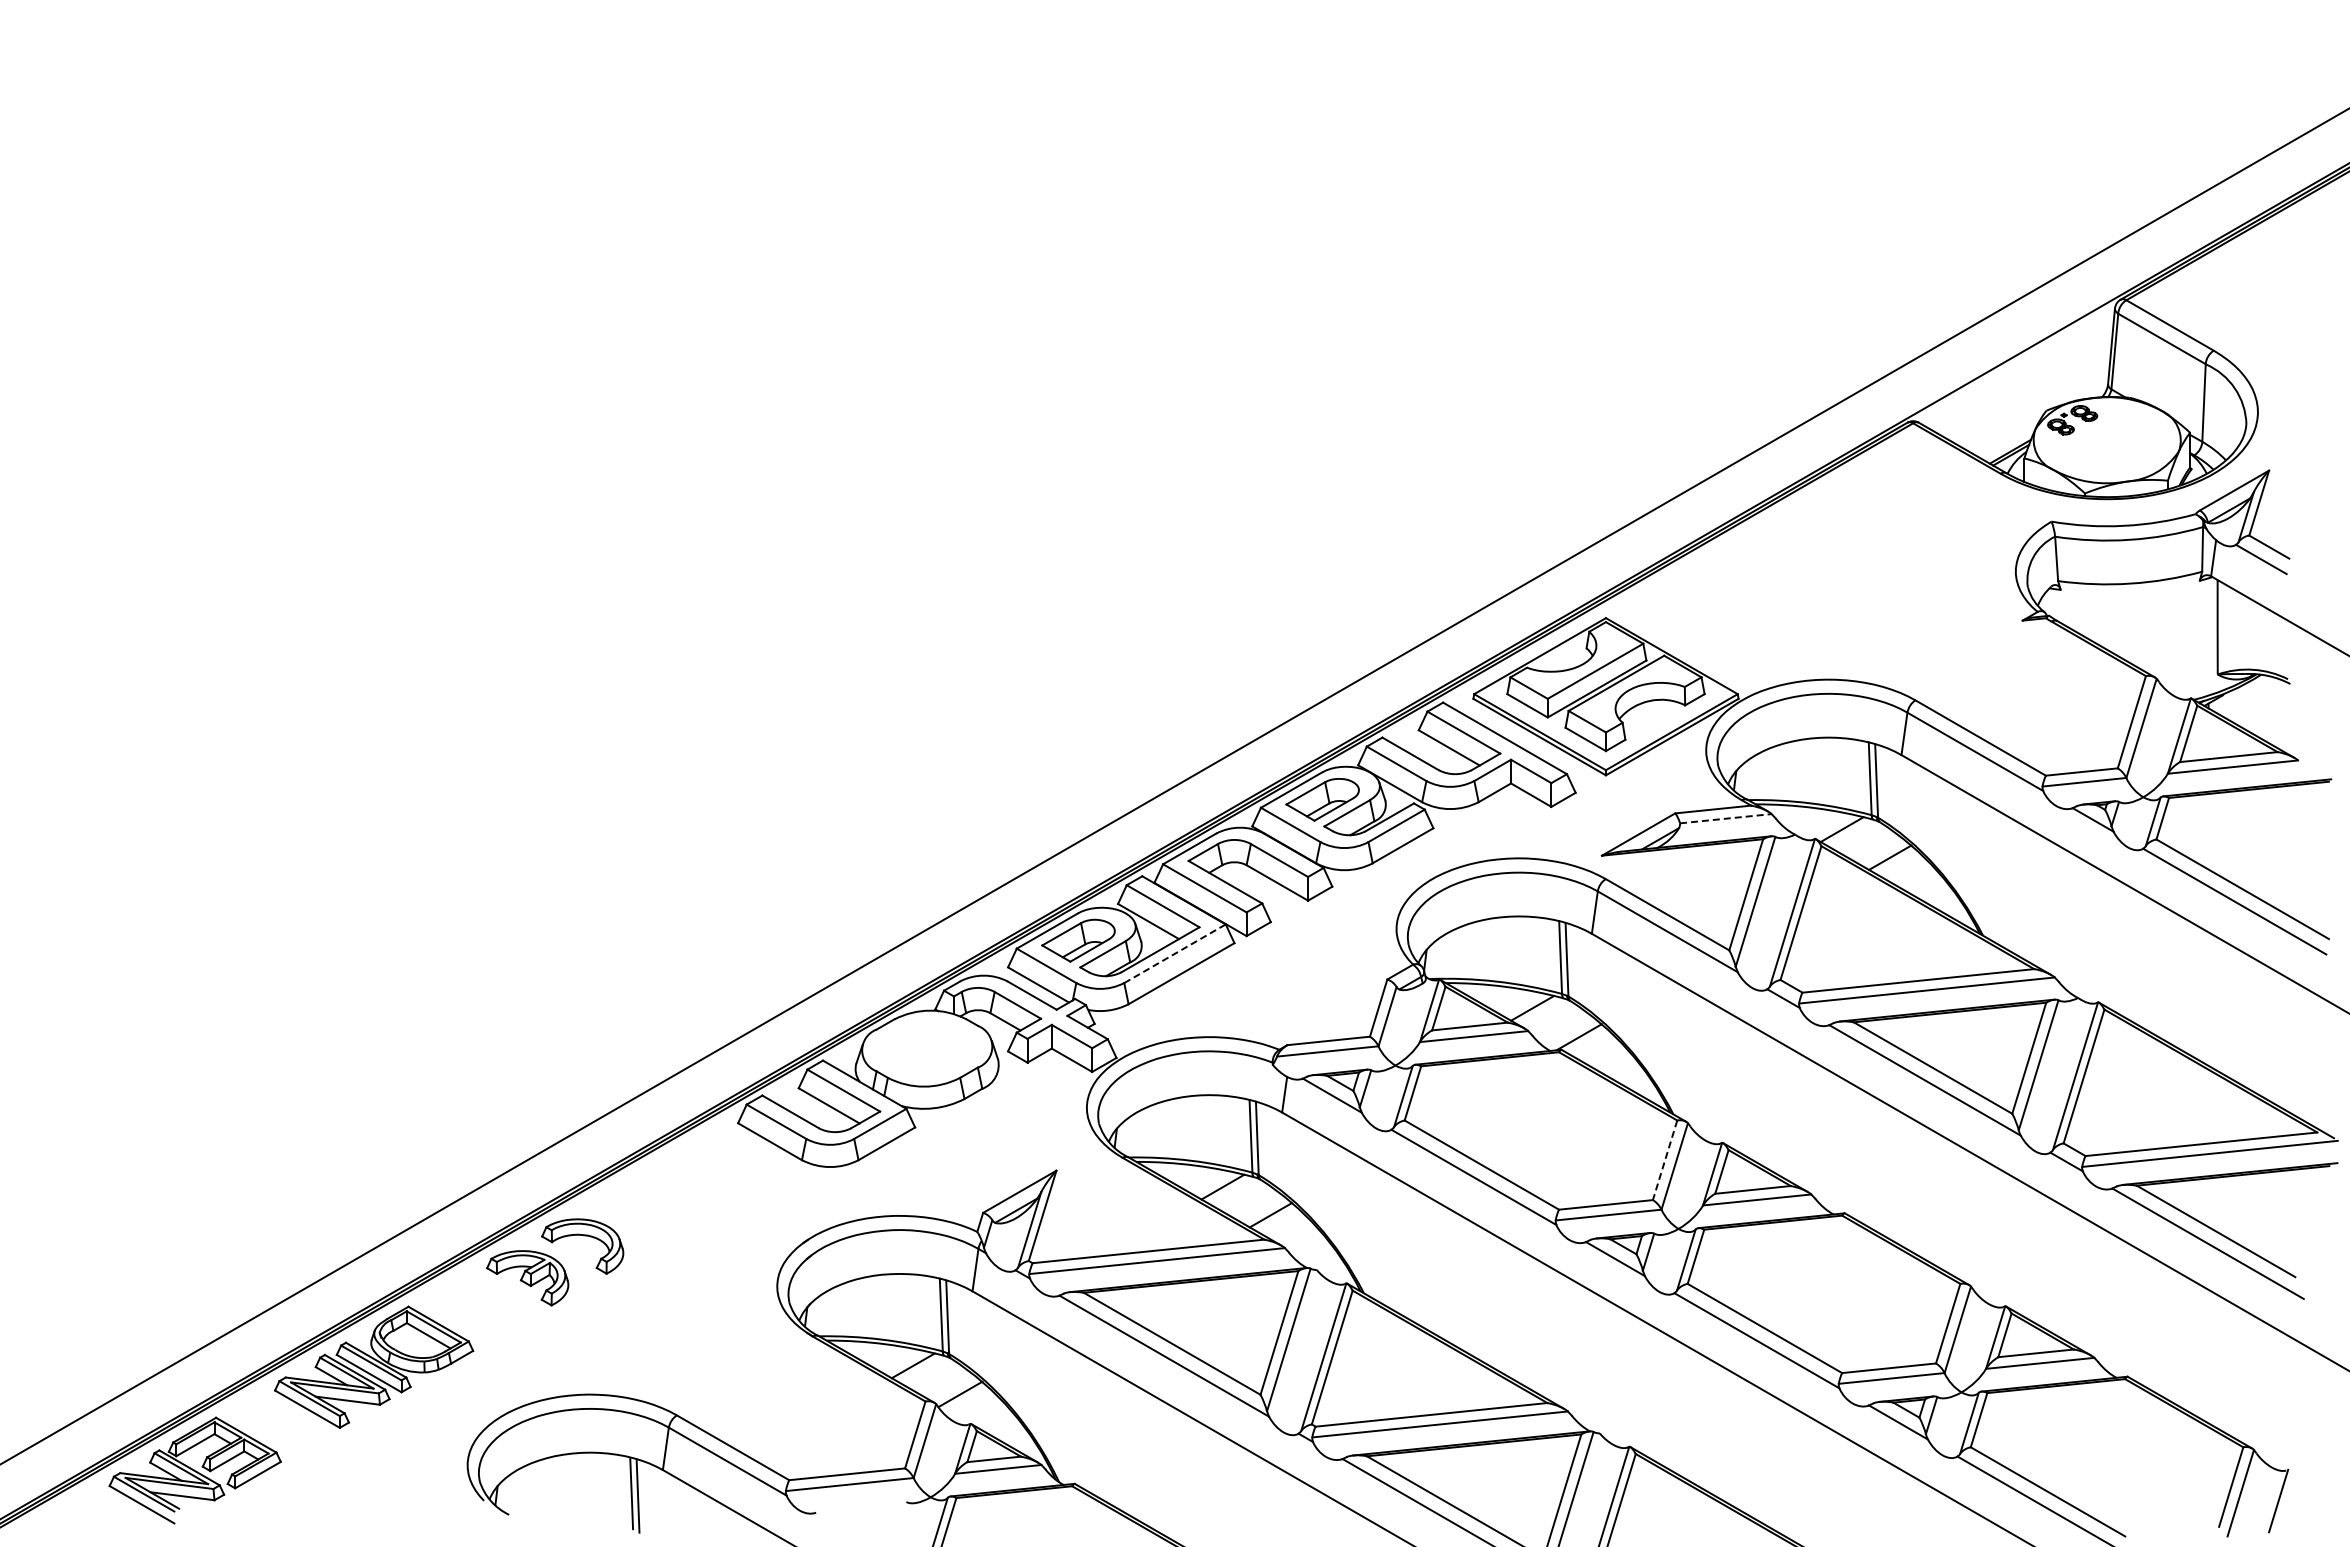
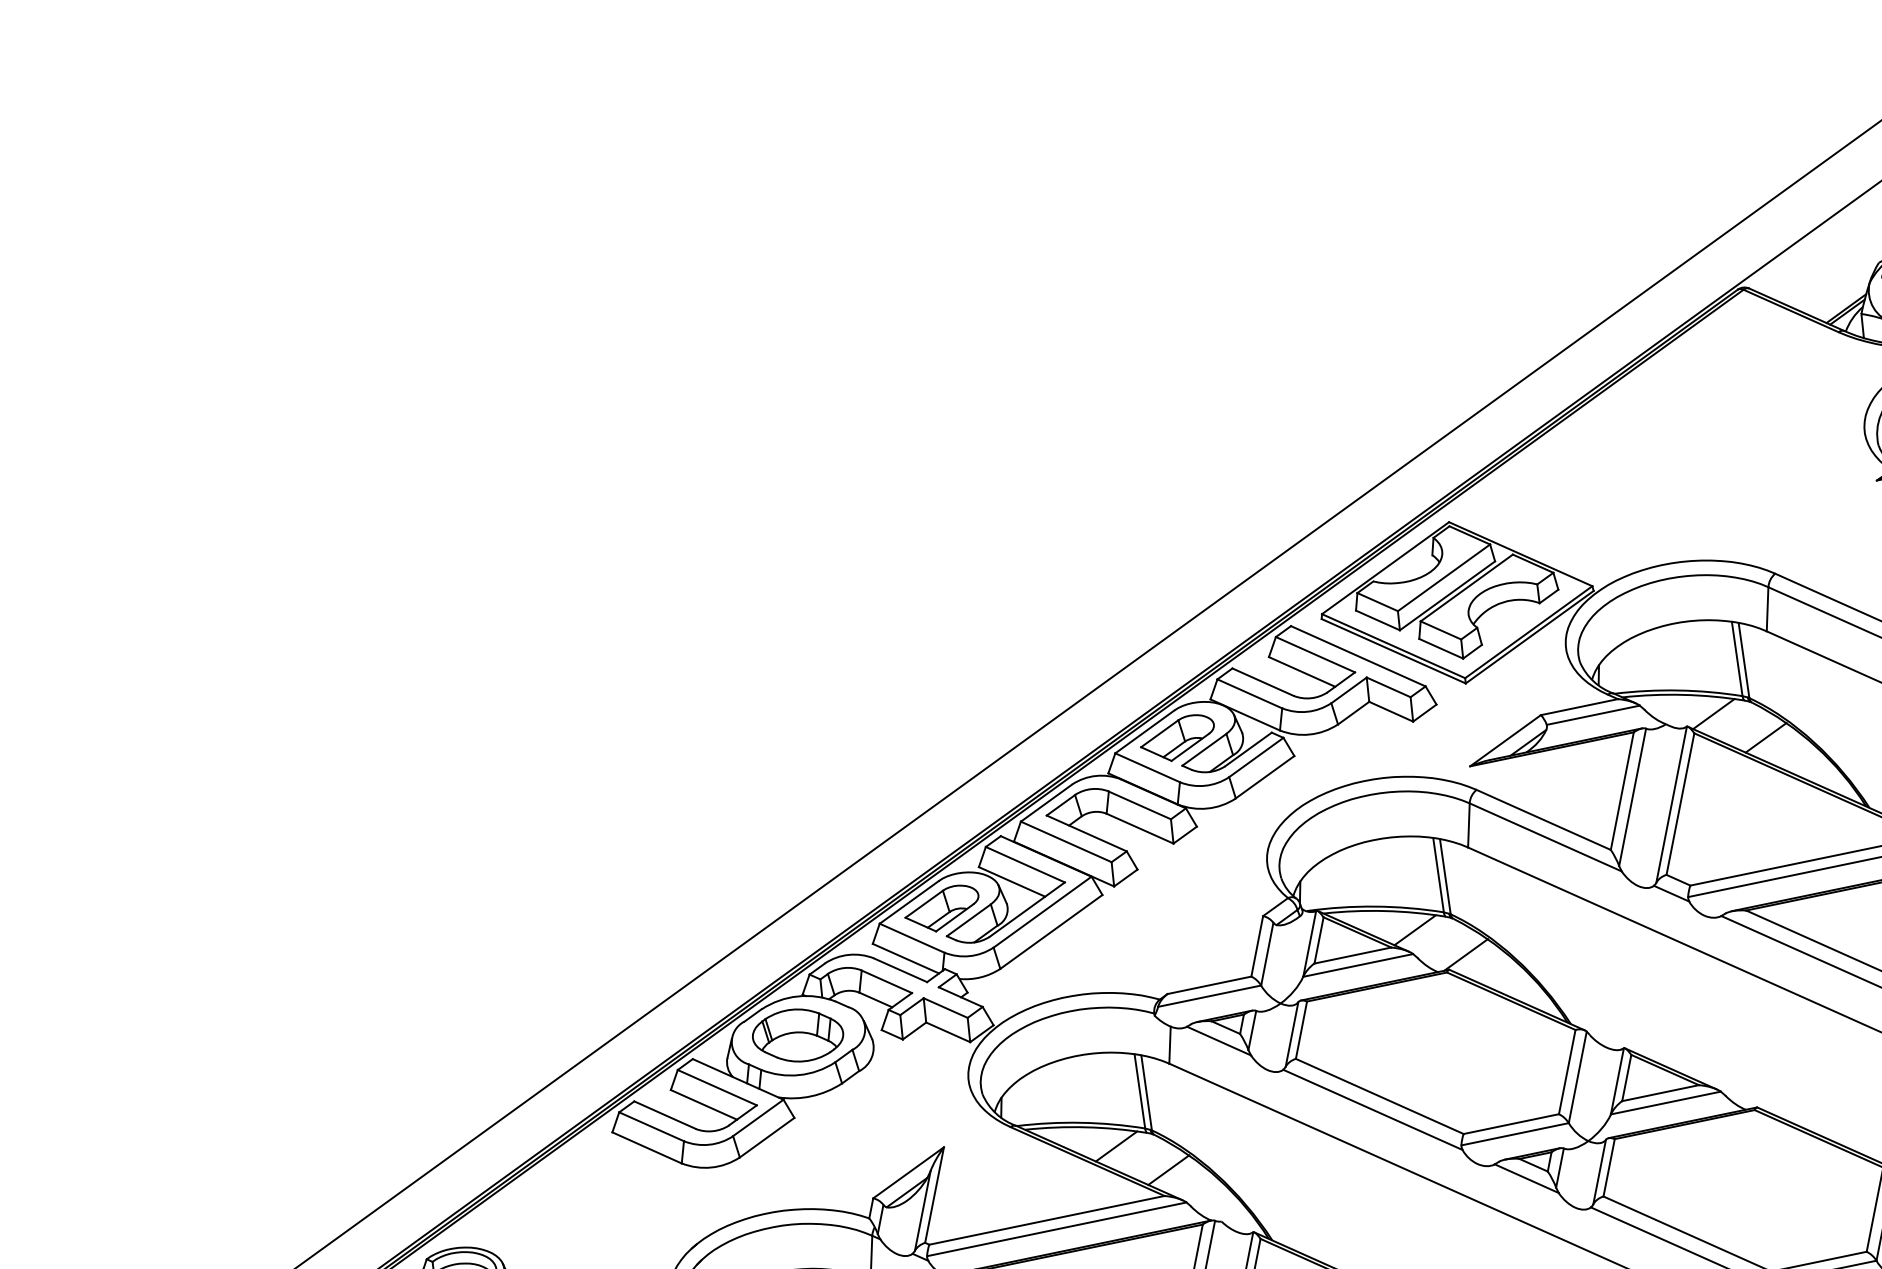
line: (1726, 818) -> (1593, 714), dashed -> solid
line: (1175, 953) -> (1043, 911), dashed -> solid
part: (926, 1048) -> (797, 1035), added
line: (1665, 1160) -> (1567, 1072), dashed -> solid

